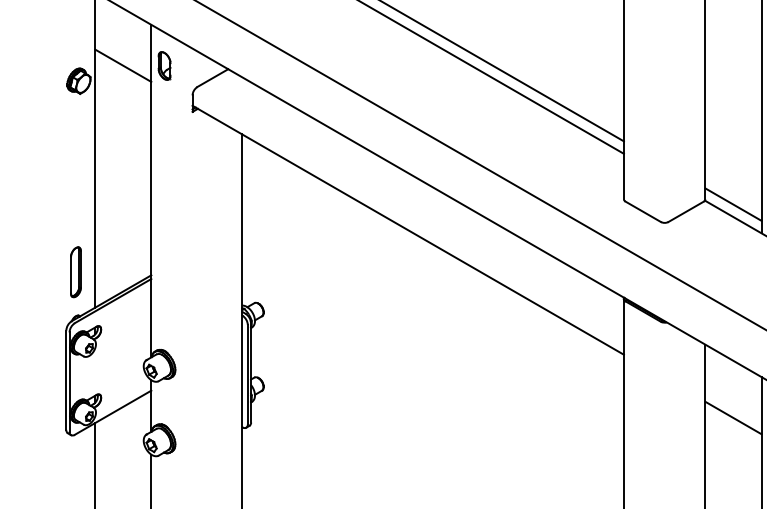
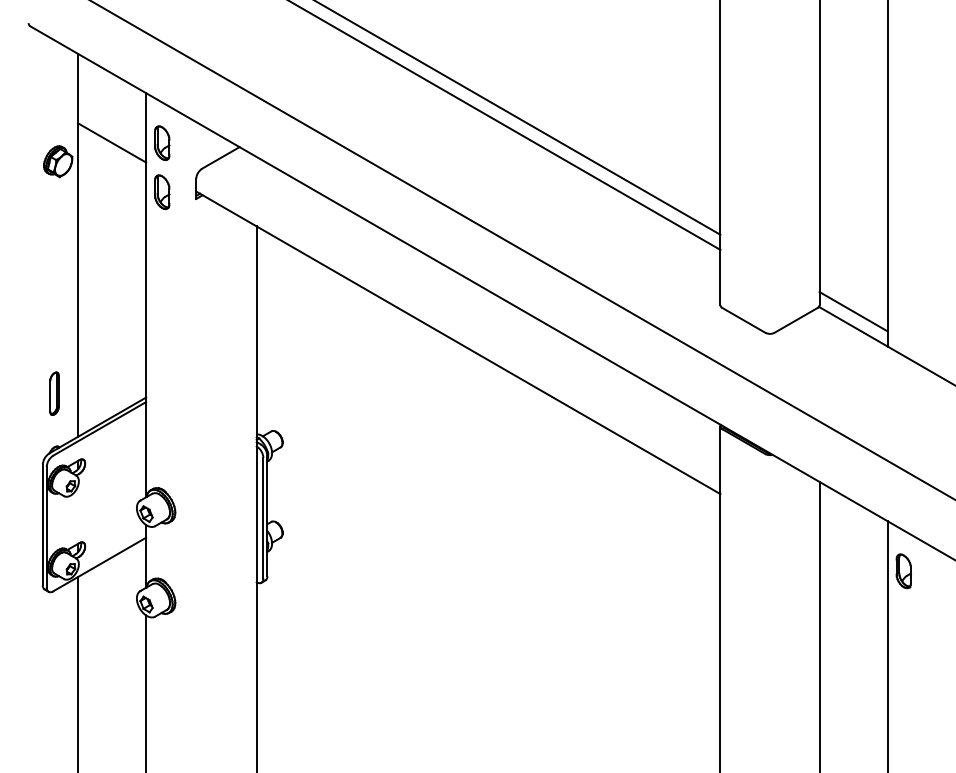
part: (164, 106) -> (162, 192), added
part: (75, 271) -> (54, 393), size x0.7
line: (733, 417) -> (853, 570), removed

